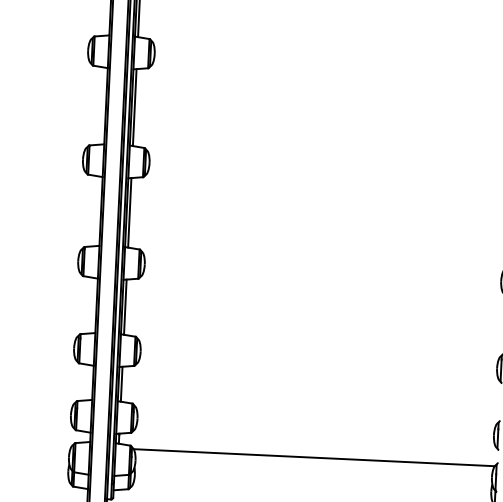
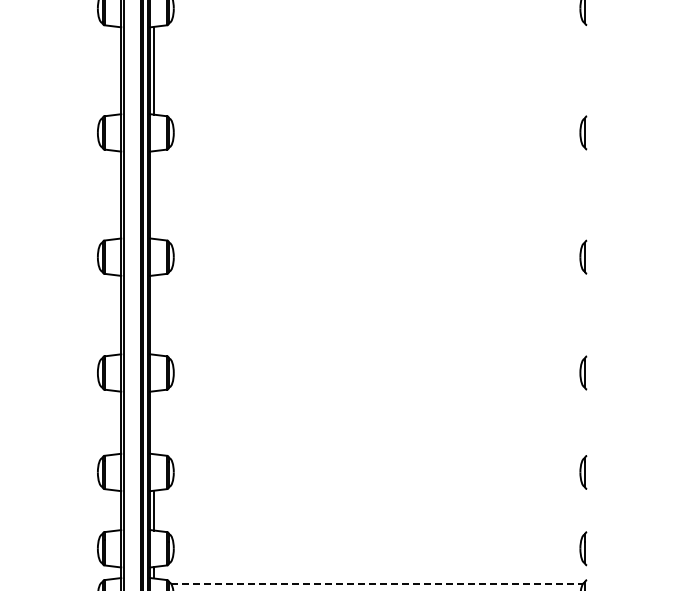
line: (134, 107) -> (153, 194), removed
line: (129, 212) -> (153, 314), removed
line: (124, 306) -> (153, 422), removed
line: (314, 457) -> (377, 583), solid -> dashed

